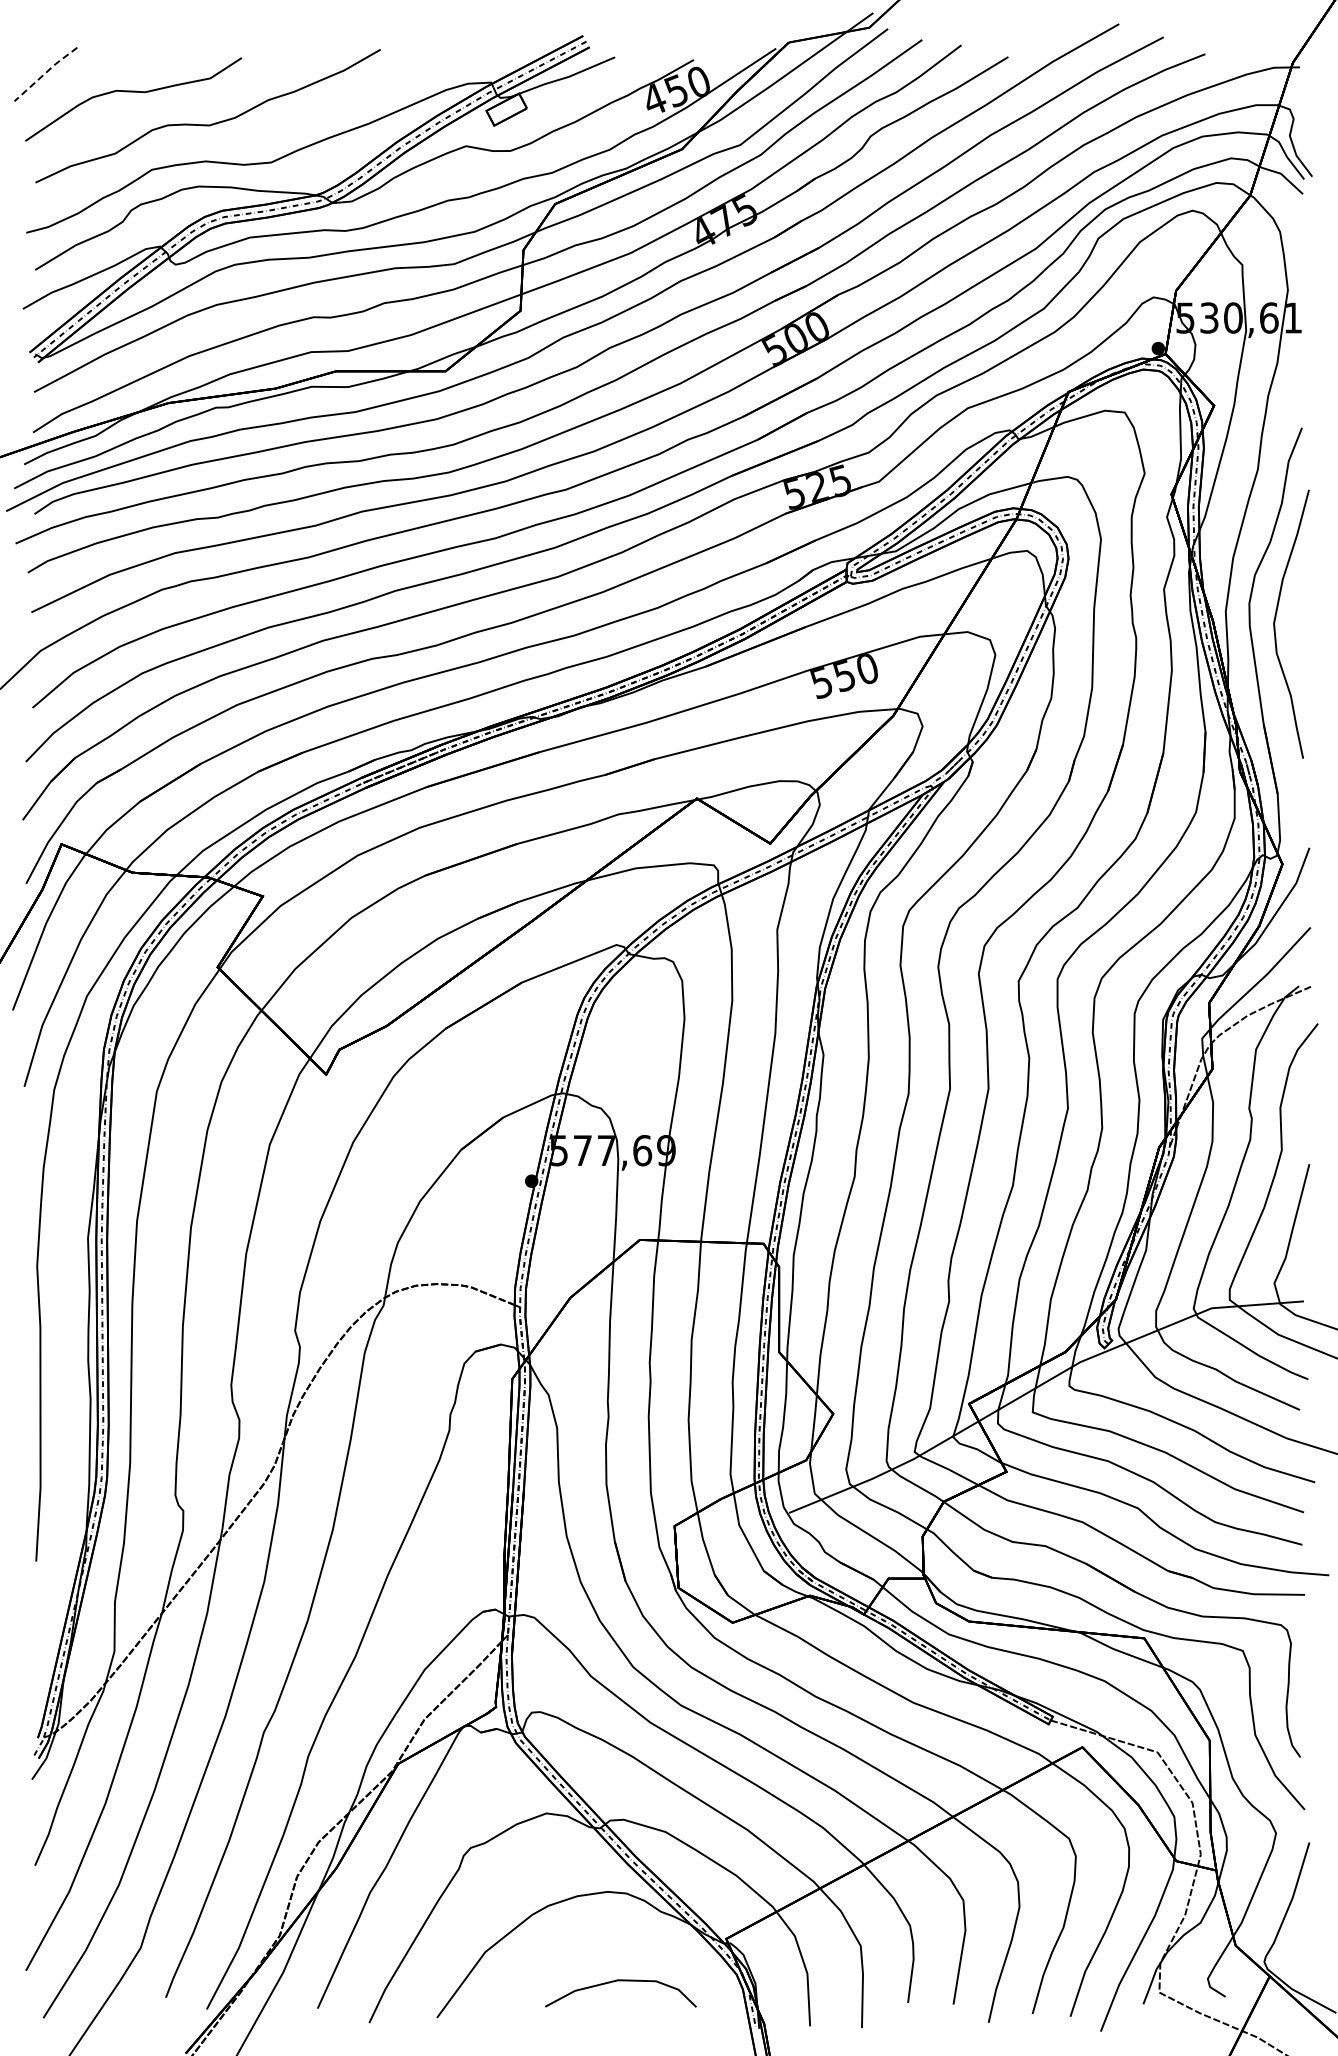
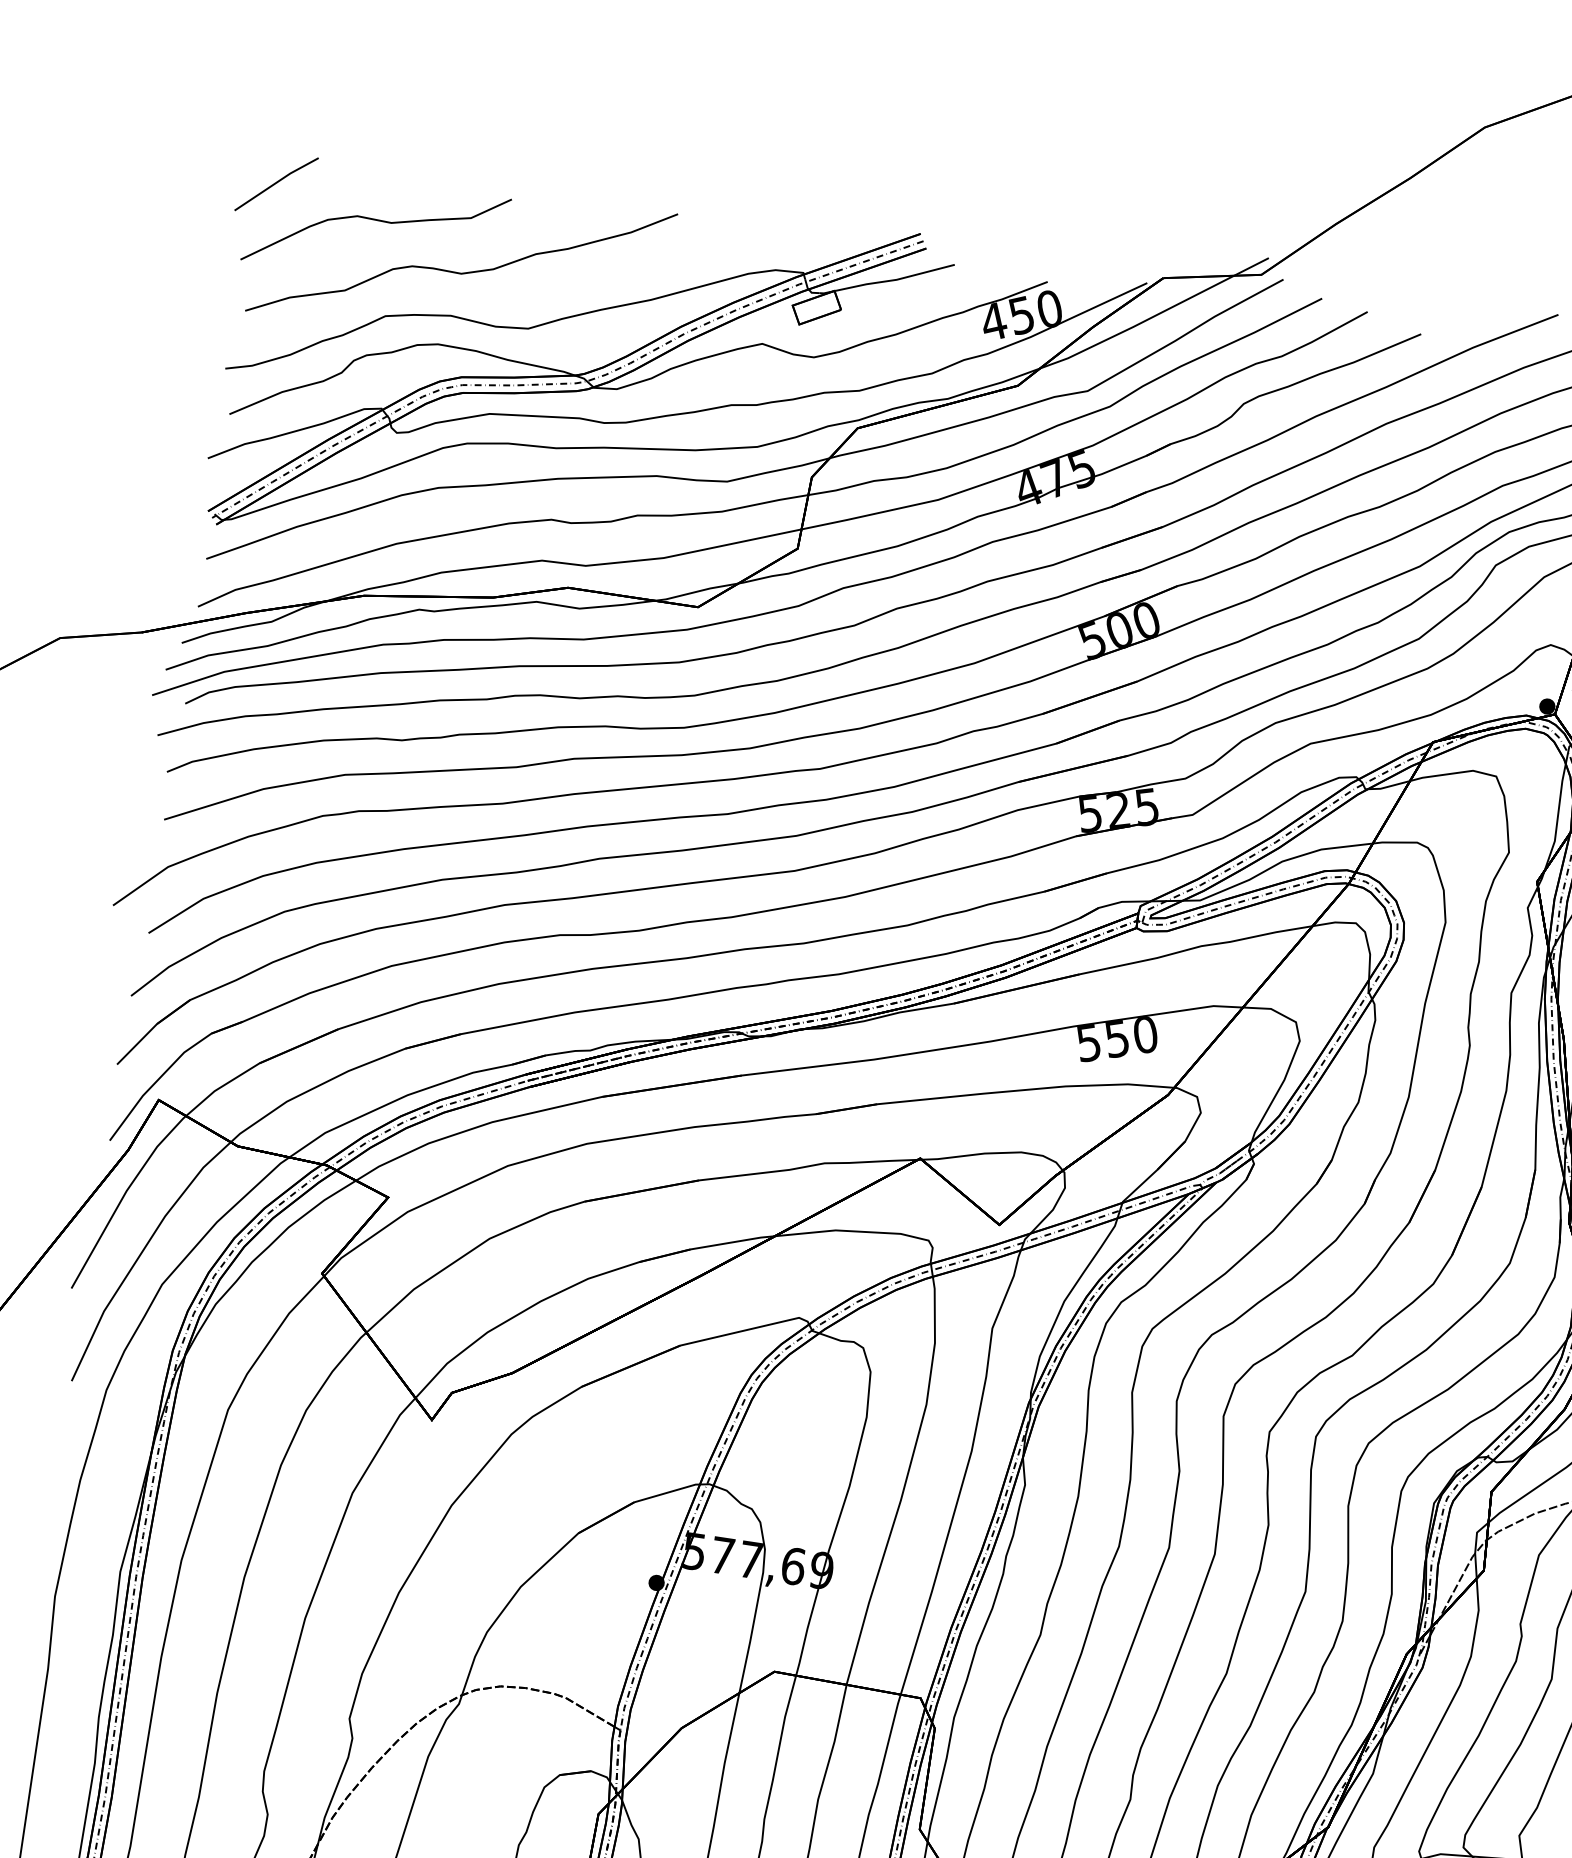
line: (45, 73) -> (276, 183), dashed -> solid

